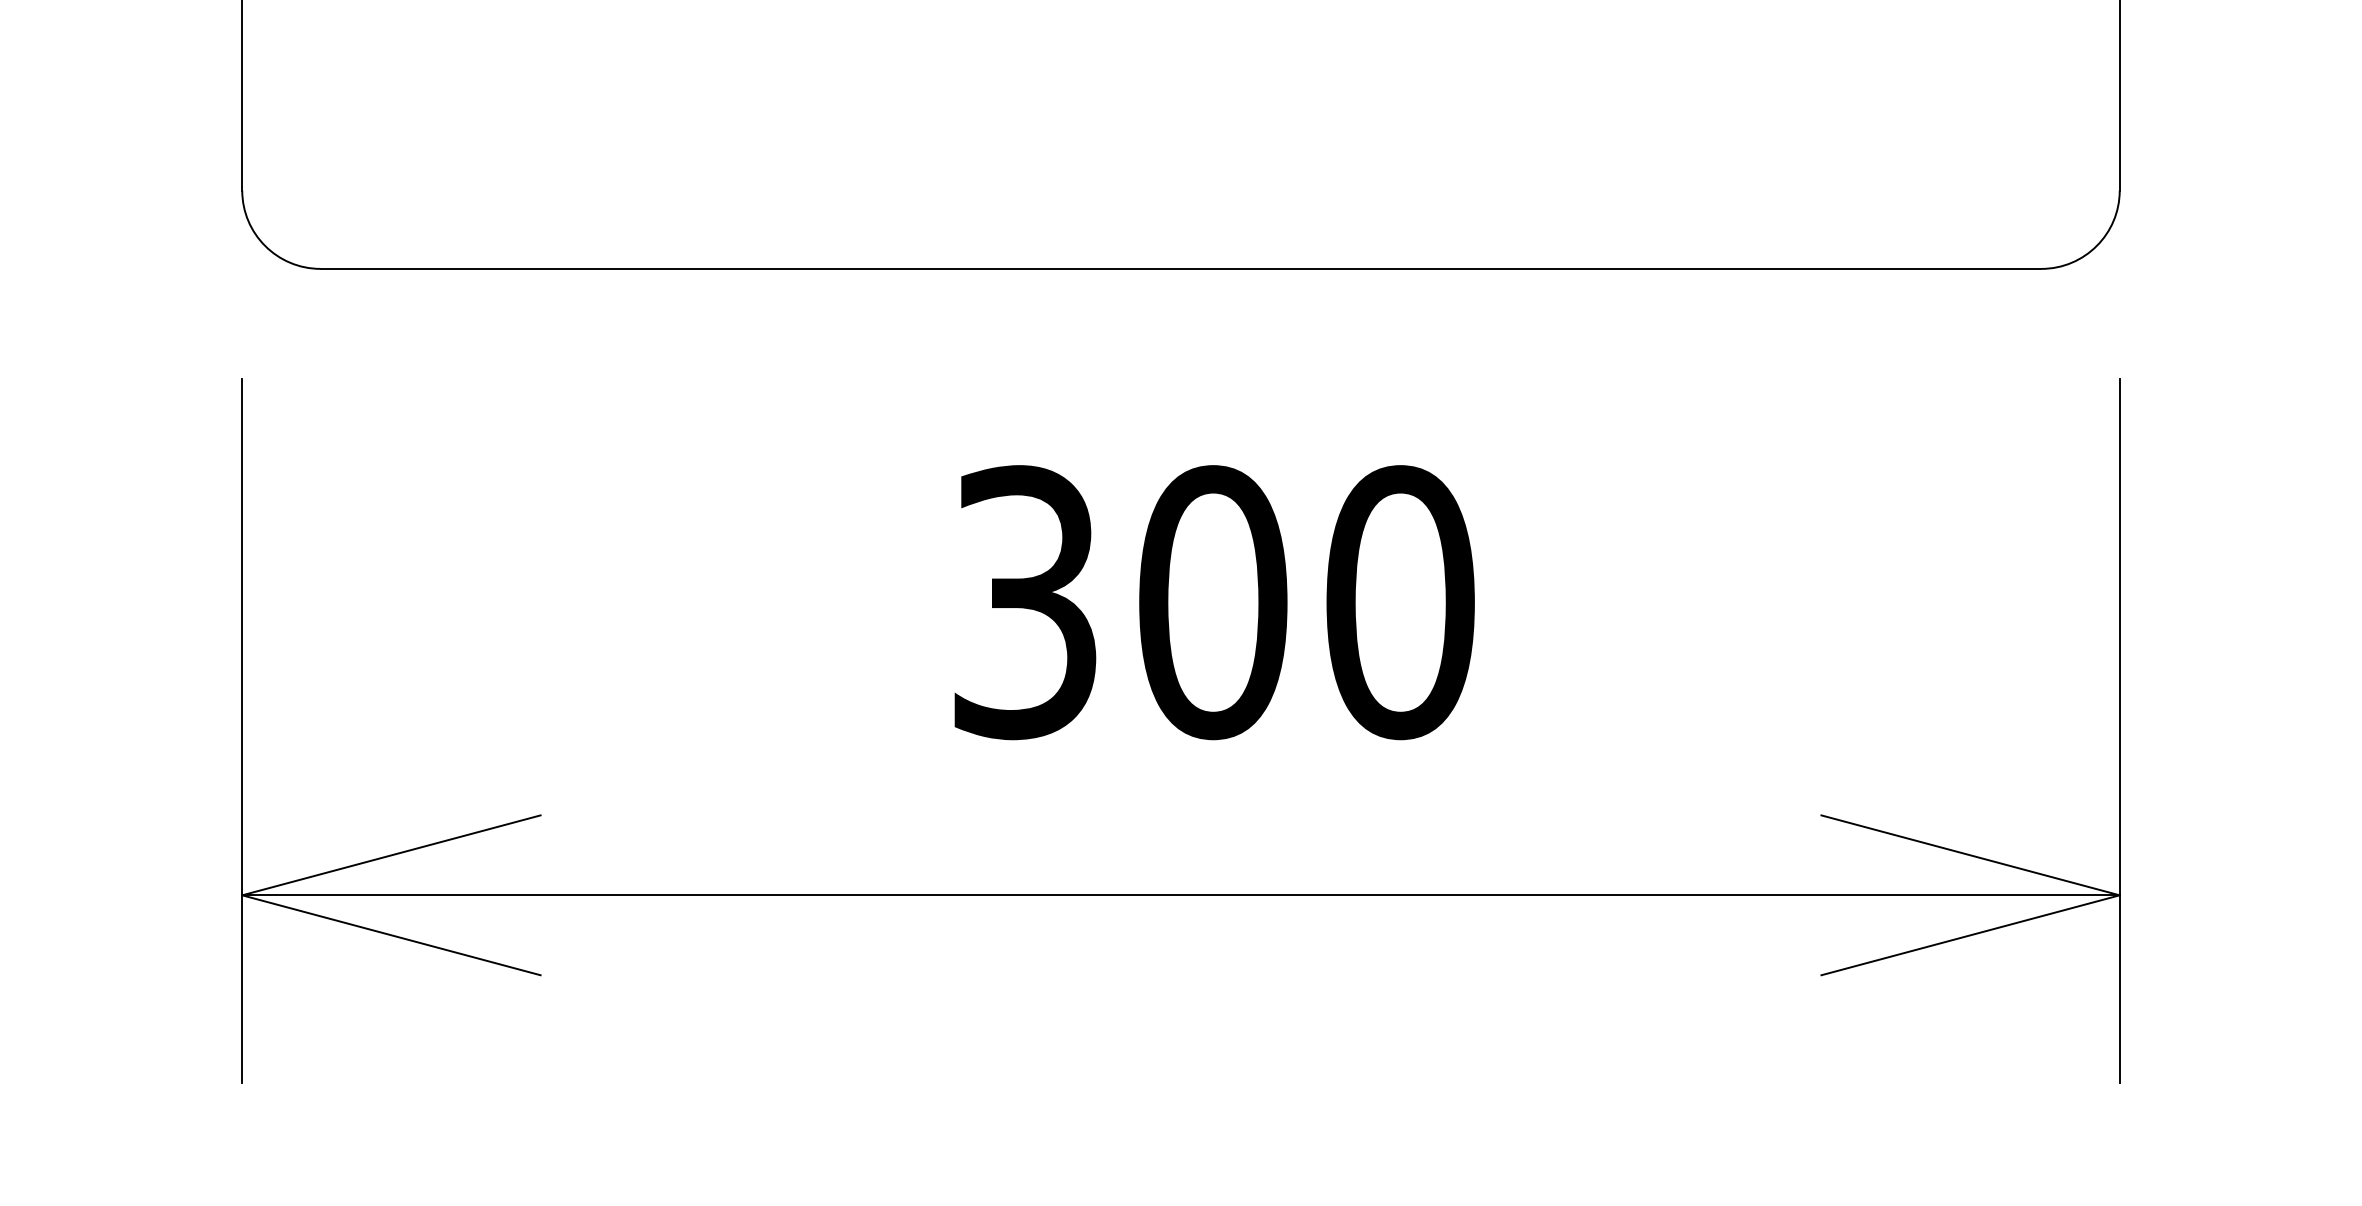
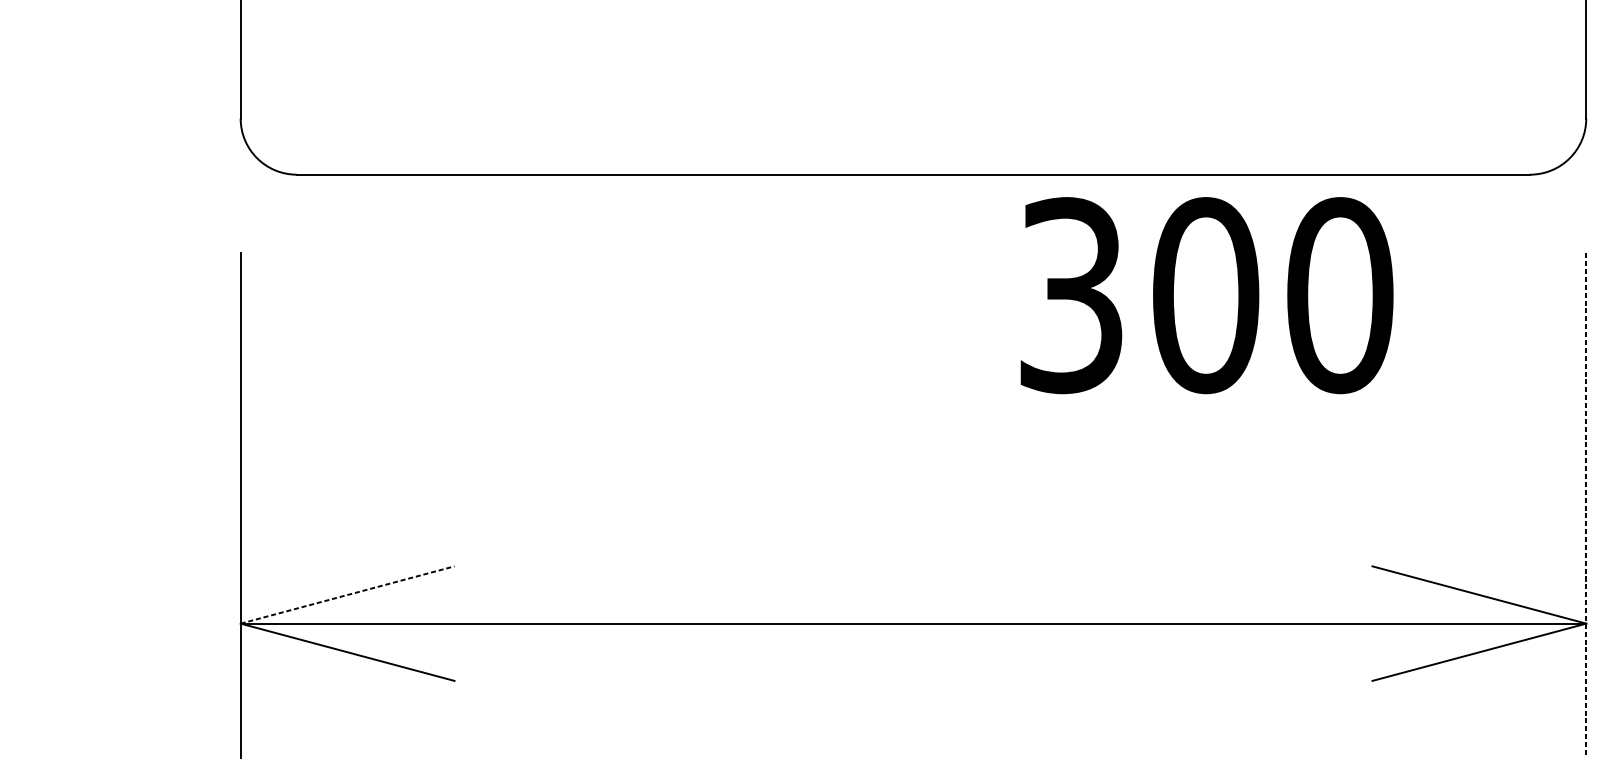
text: (1214, 602) -> (1206, 295), moved
line: (2119, 731) -> (1586, 506), solid -> dashed
line: (391, 855) -> (347, 595), solid -> dashed

